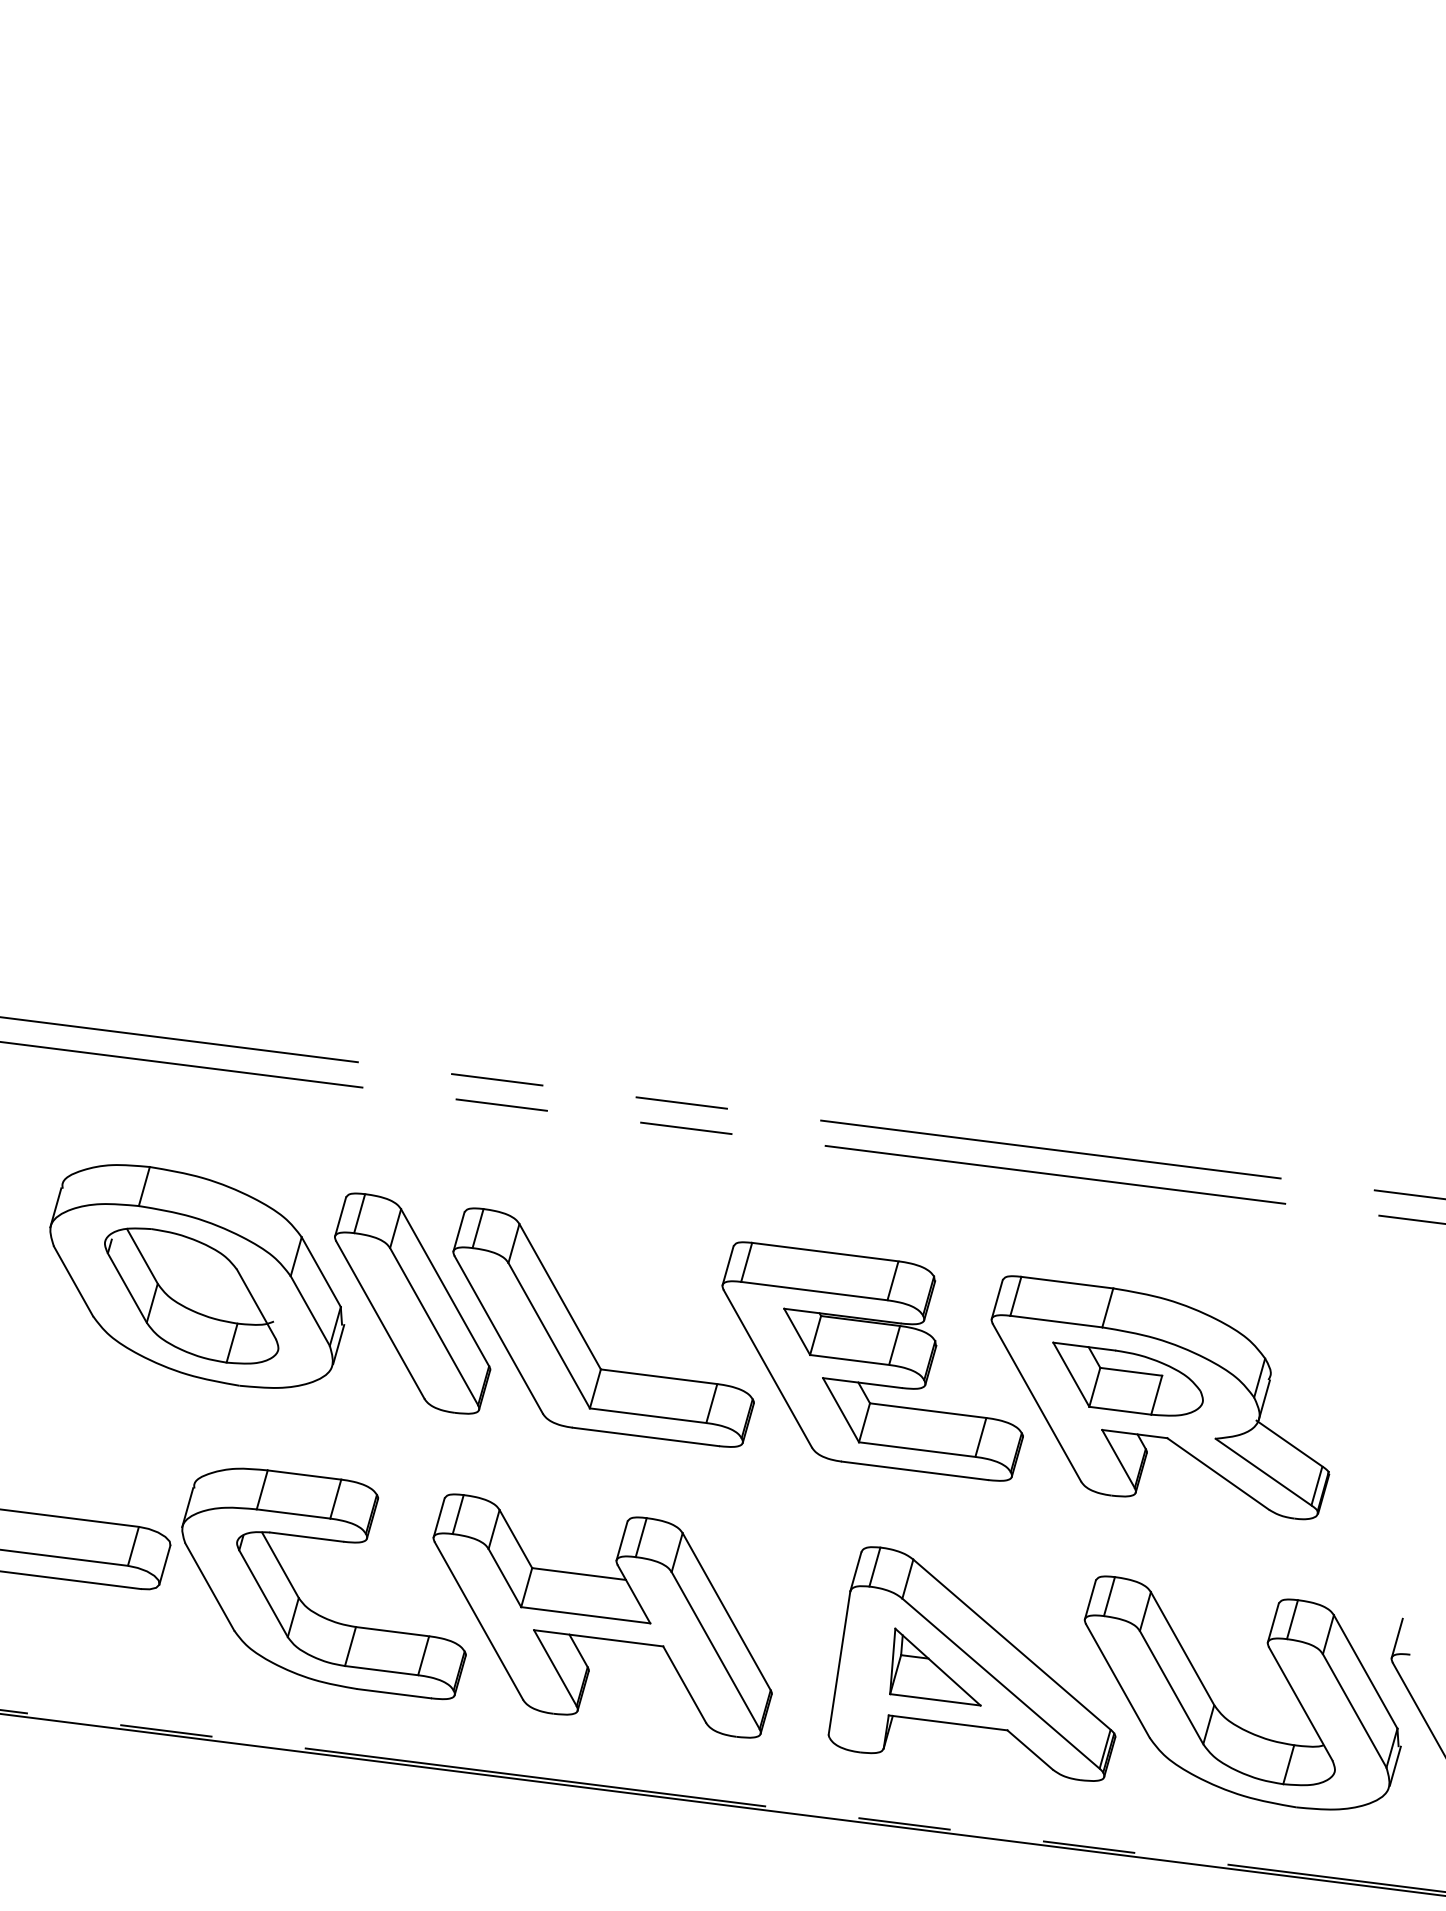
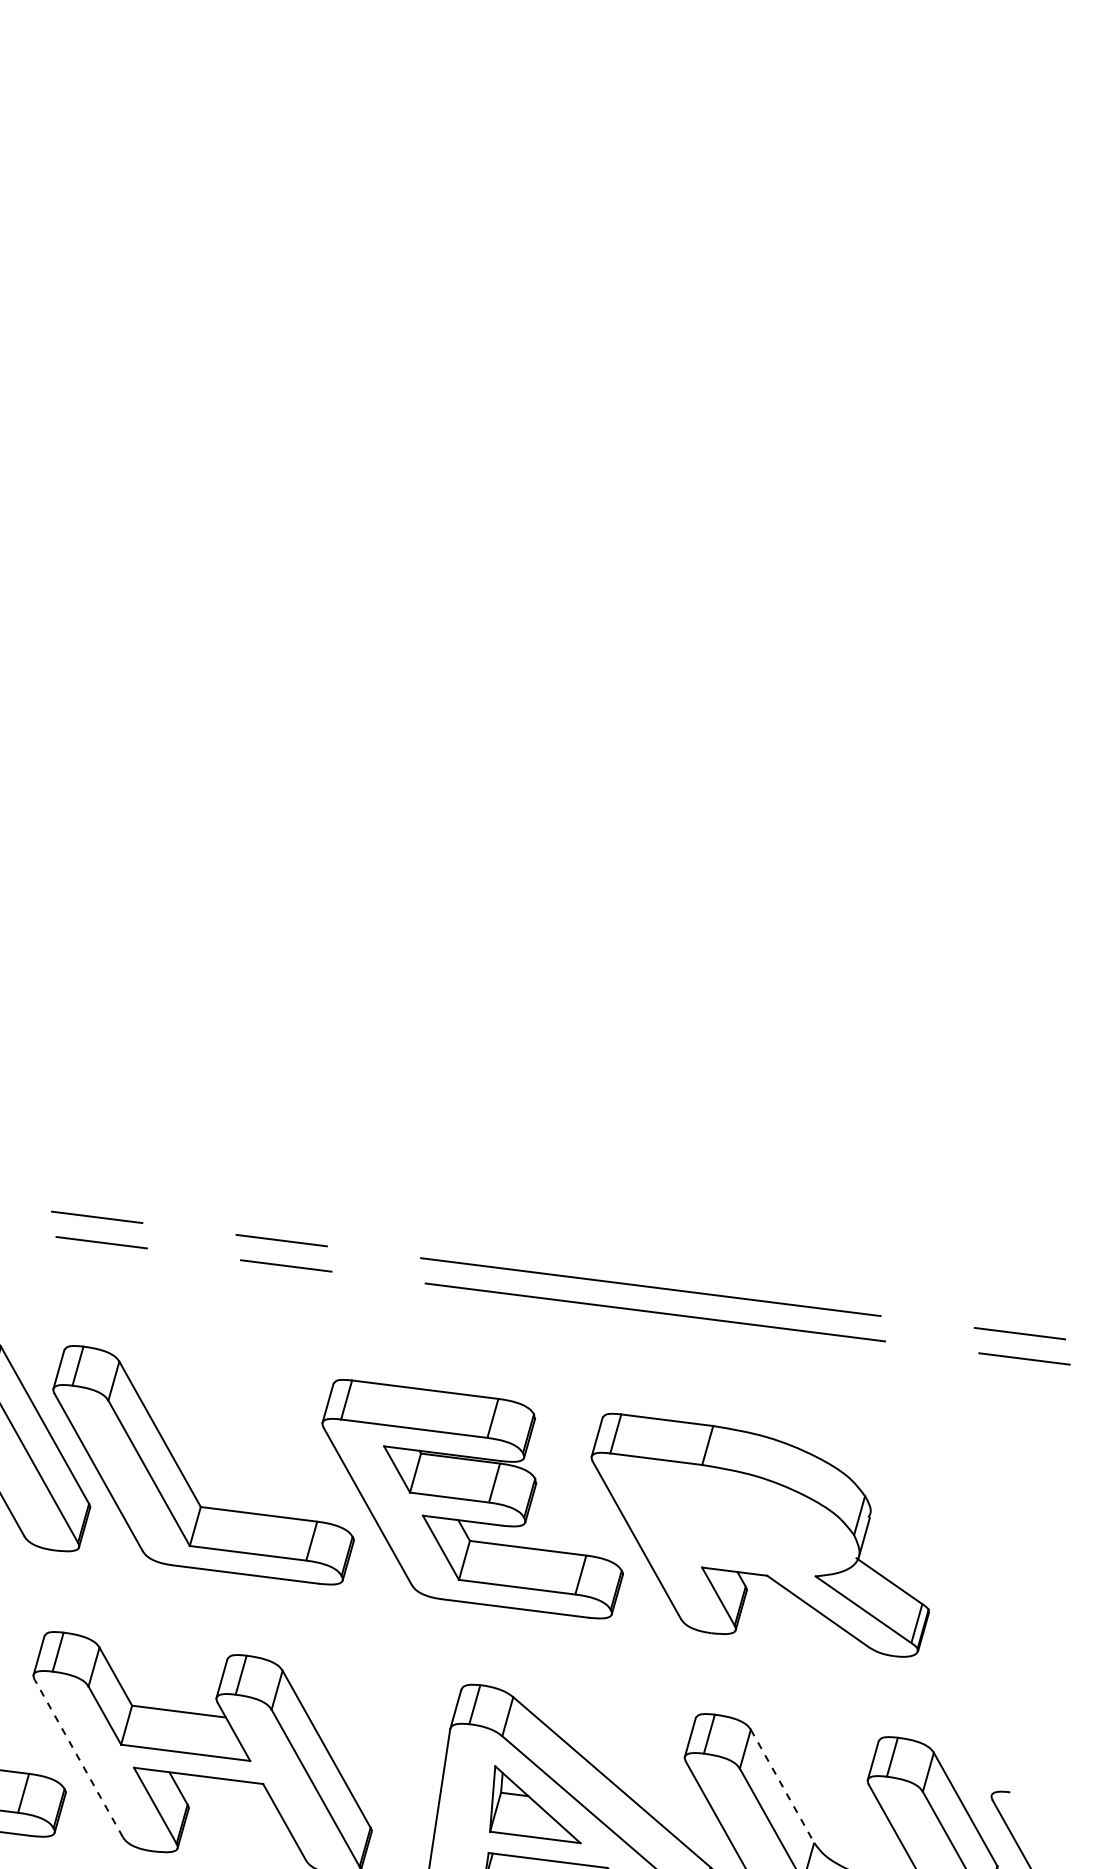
part: (1127, 1378) -> (727, 1516), removed
line: (478, 1620) -> (78, 1758), solid -> dashed
line: (1396, 1637) -> (996, 1775), removed
line: (1182, 1648) -> (782, 1786), solid -> dashed

